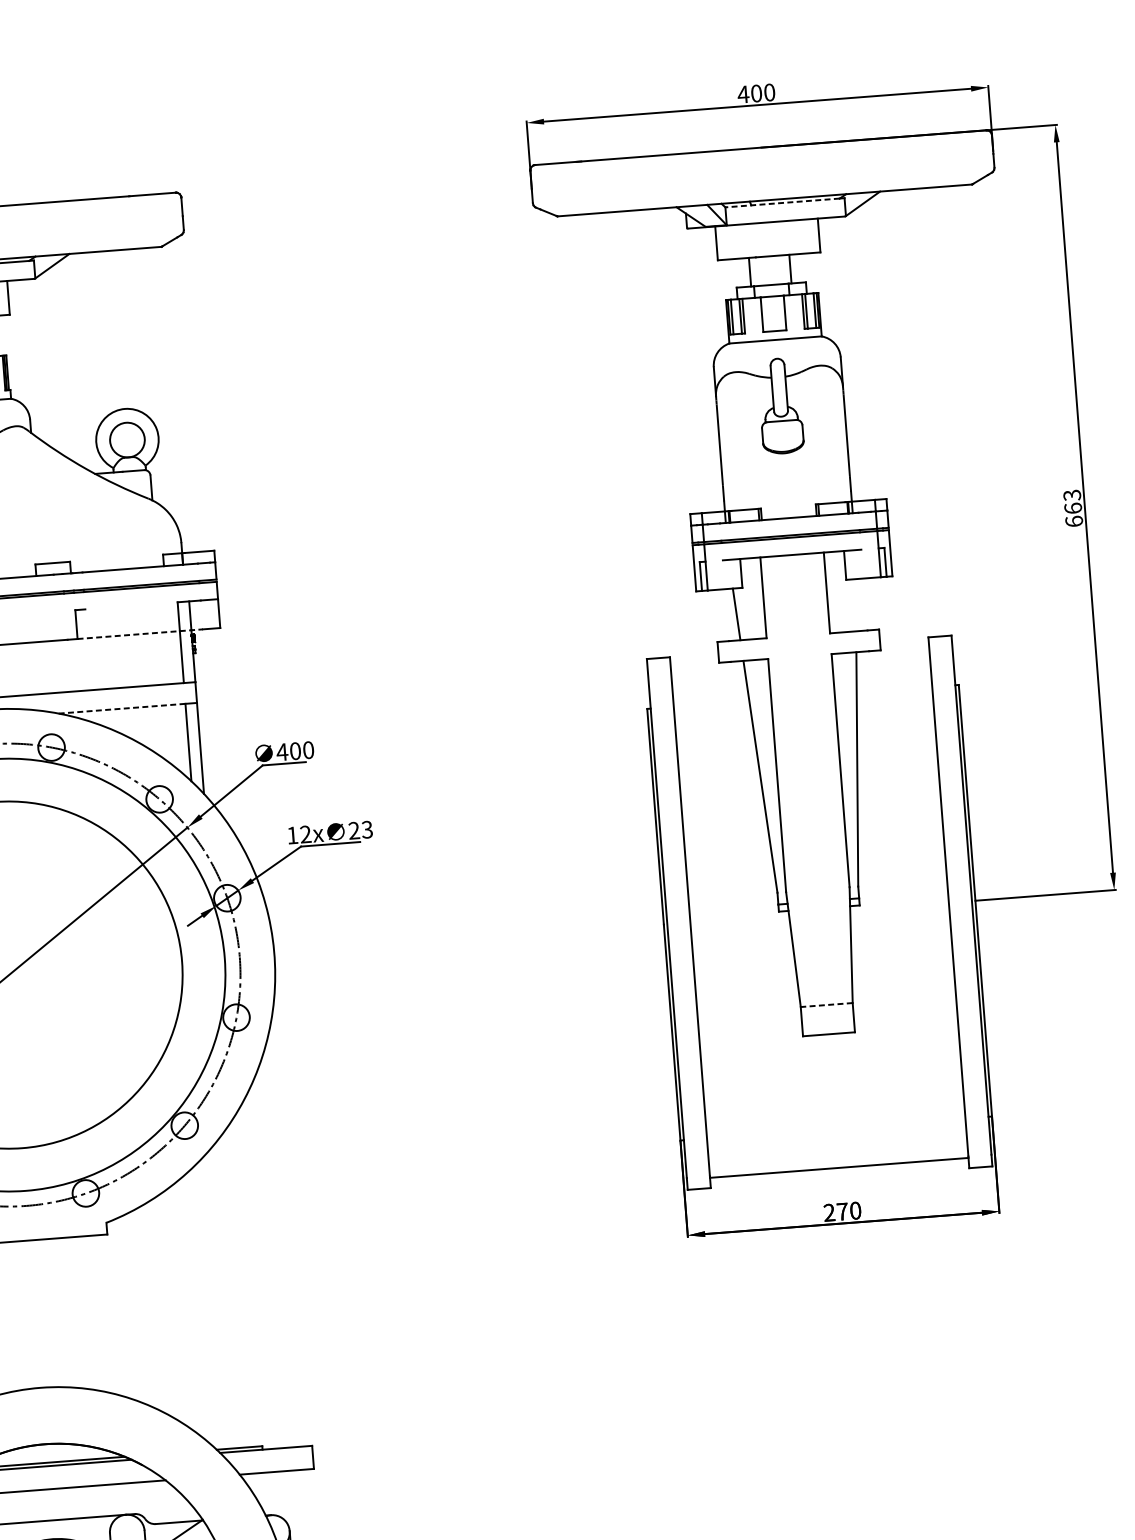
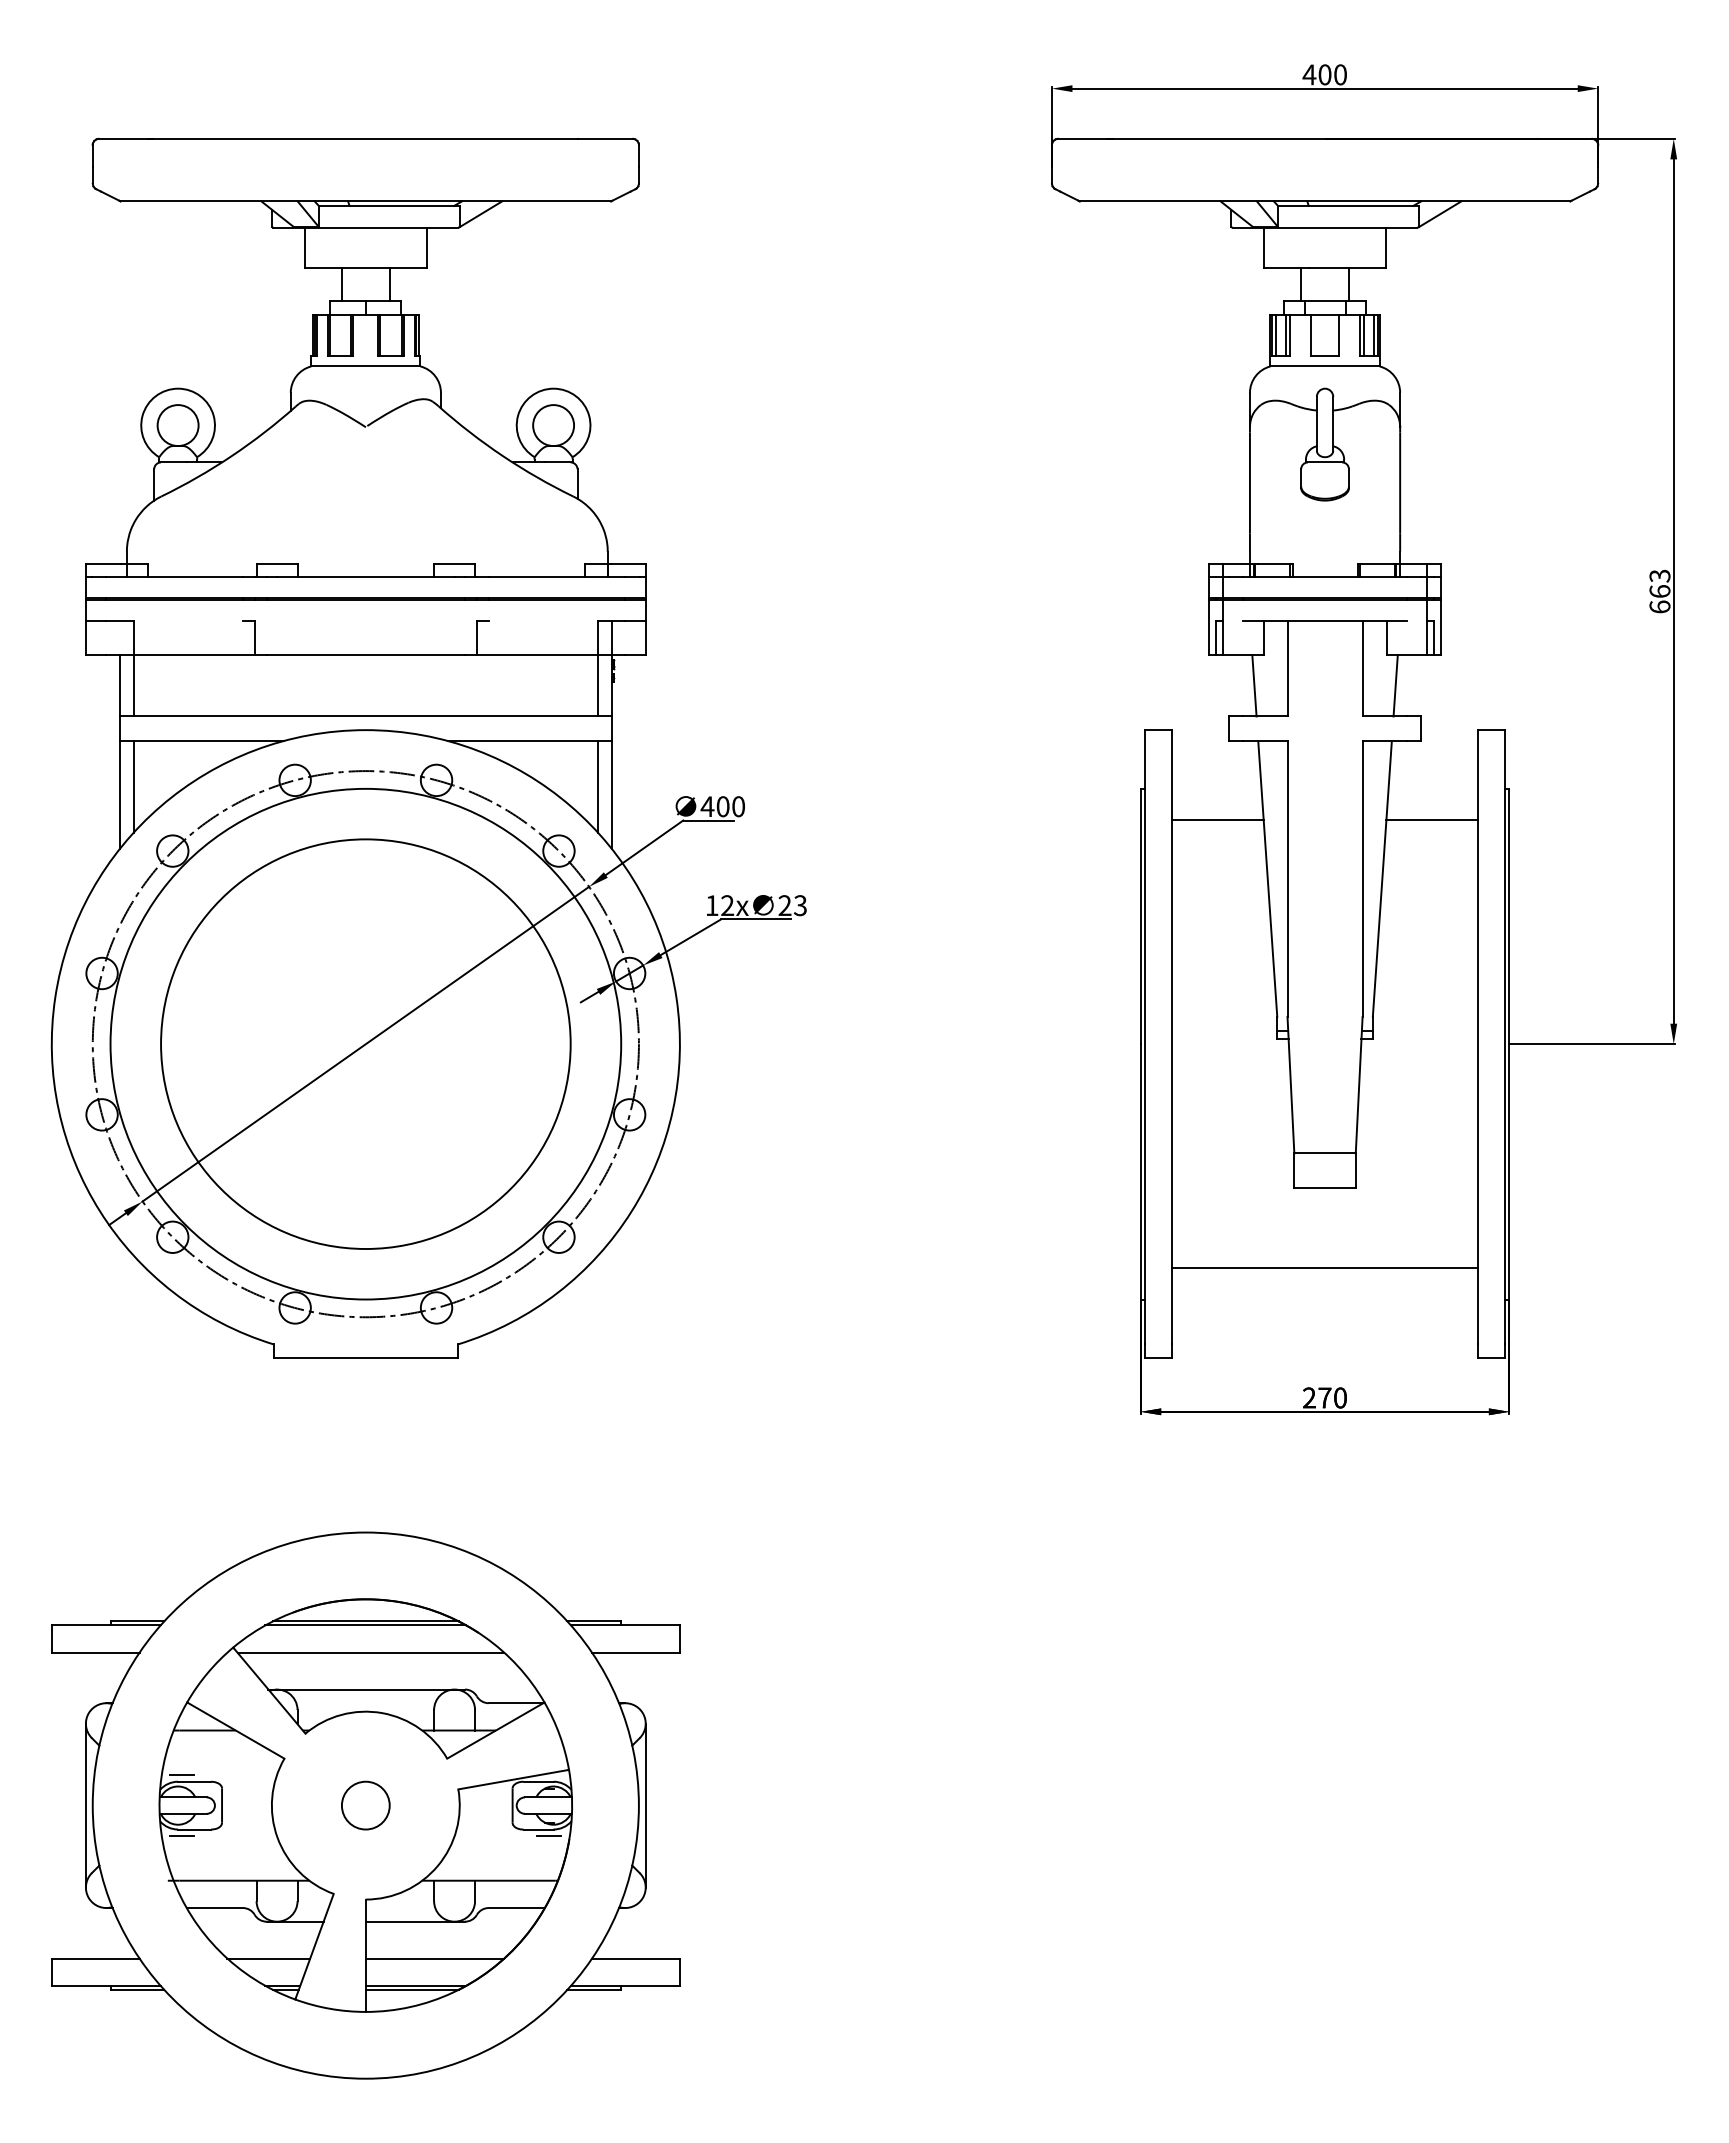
line: (782, 202) -> (1345, 205), dashed -> solid
line: (855, 605) -> (1395, 685), added
line: (140, 634) -> (551, 655), dashed -> solid
line: (122, 709) -> (523, 741), dashed -> solid
line: (895, 716) -> (1431, 820), added
line: (714, 730) -> (1217, 820), added
line: (827, 1005) -> (1325, 1153), dashed -> solid
line: (838, 1168) -> (1324, 1268), moved

